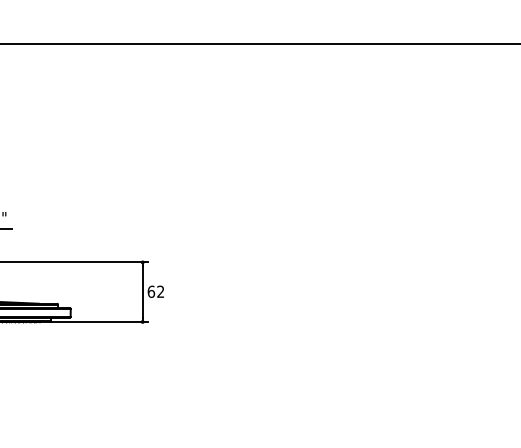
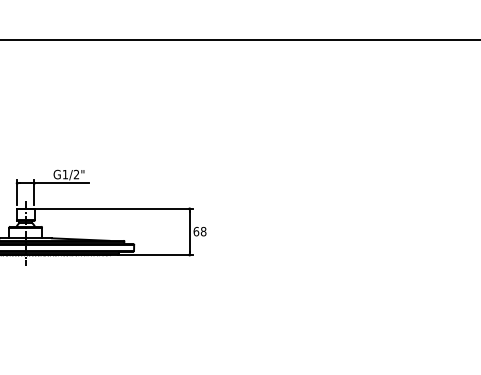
text: (160, 291) -> (203, 231), 62 -> 68

